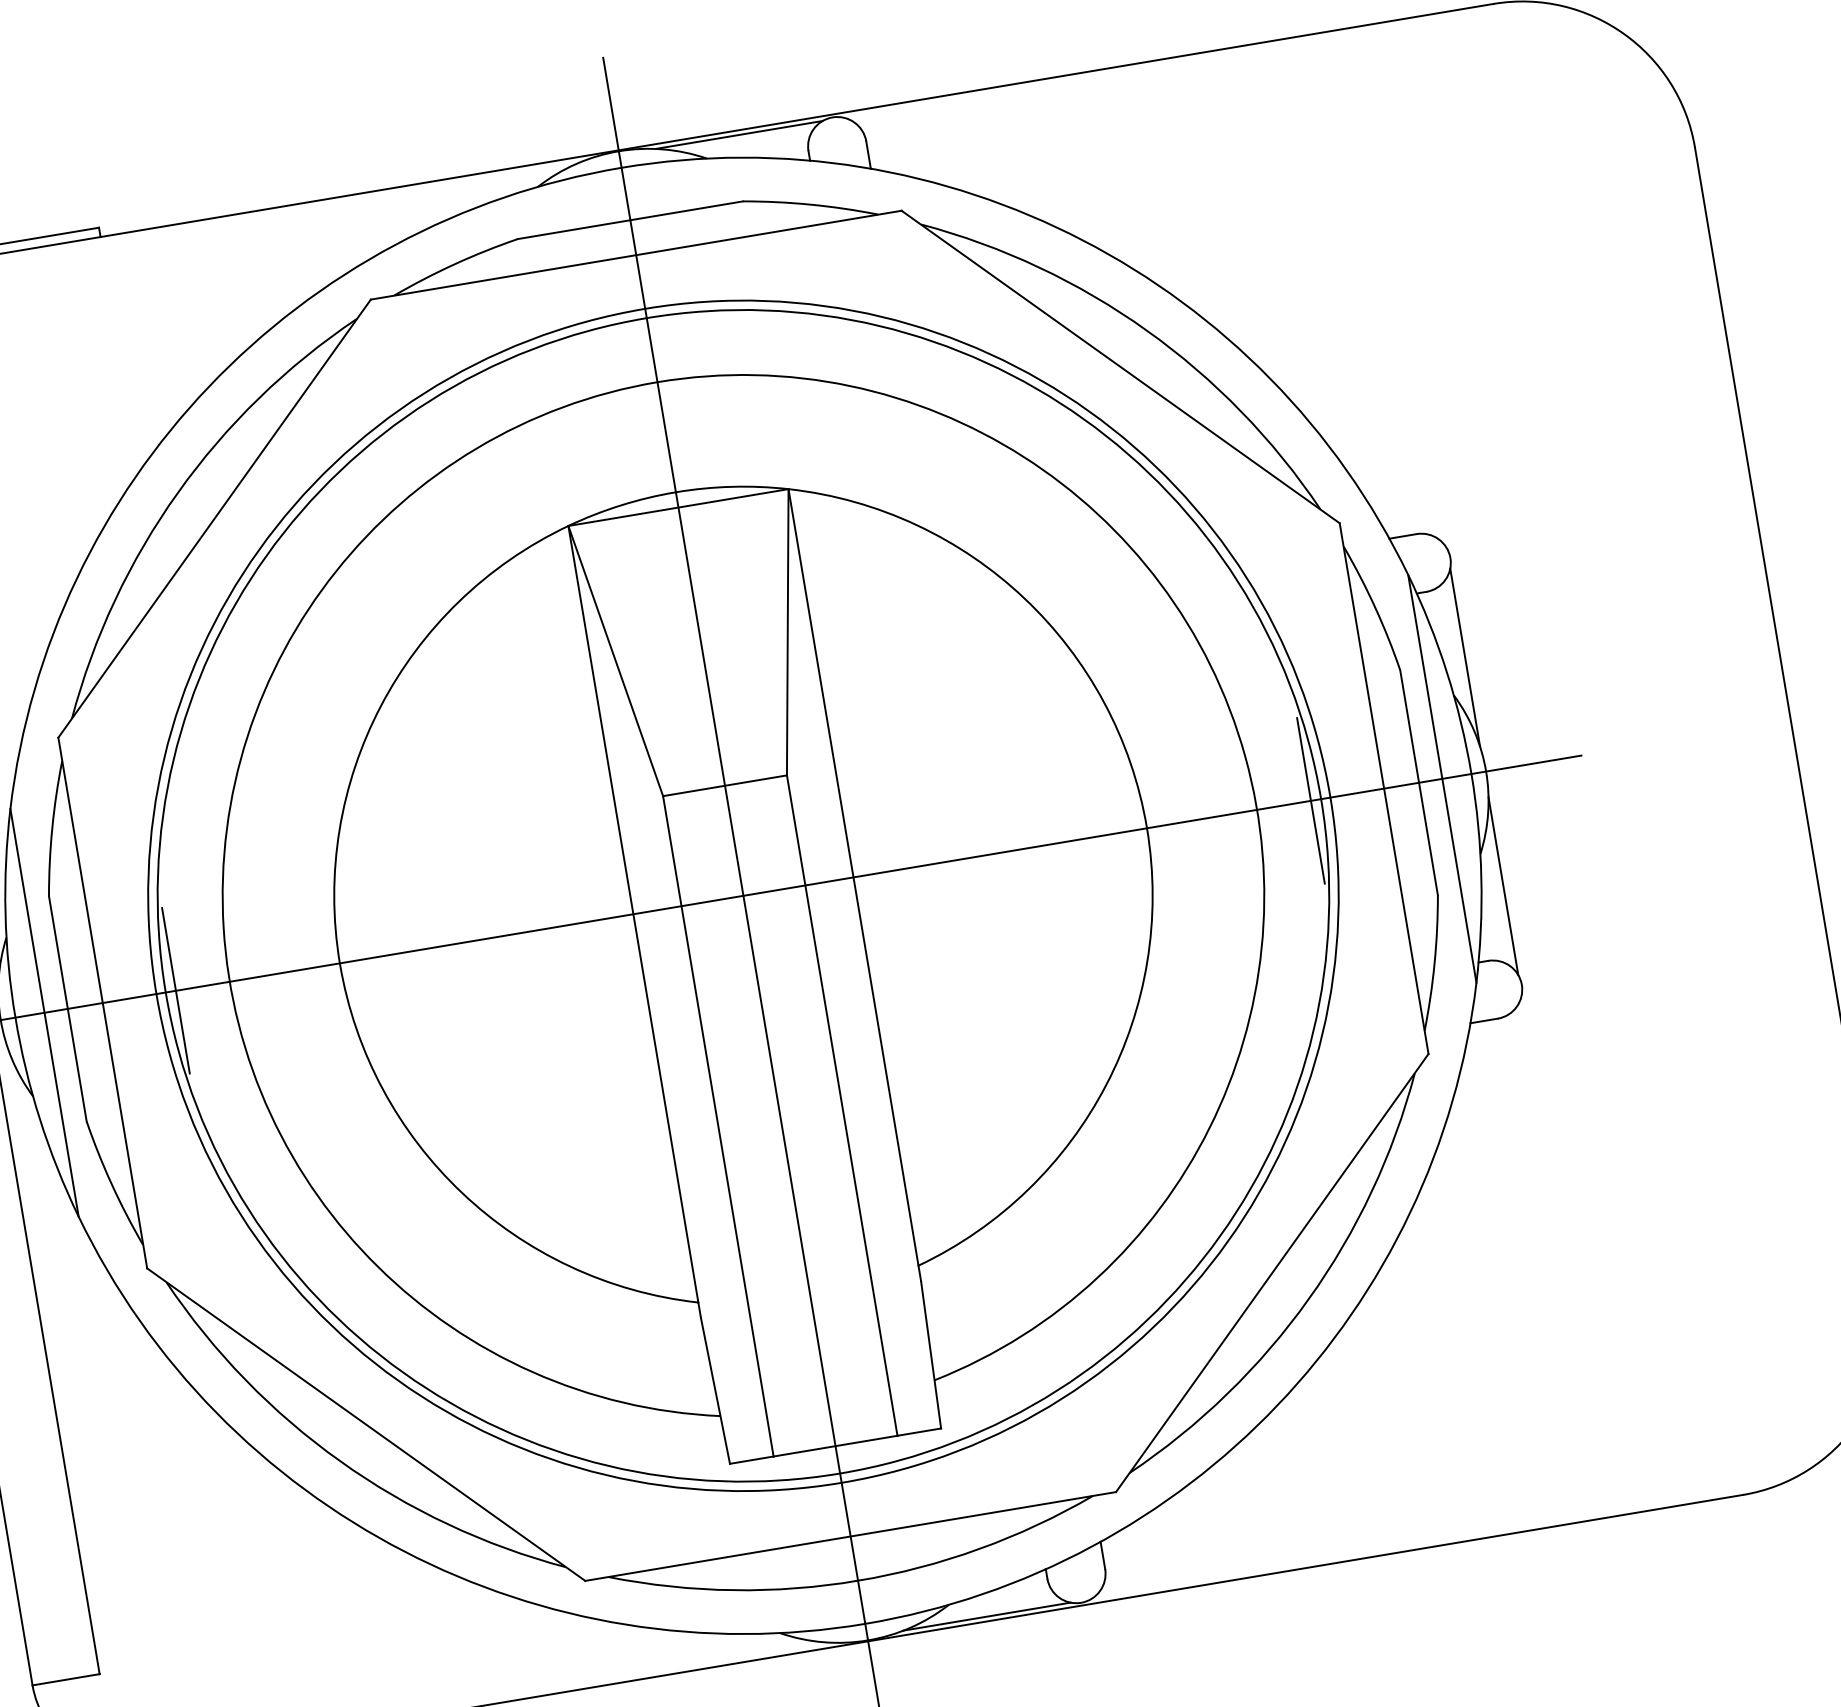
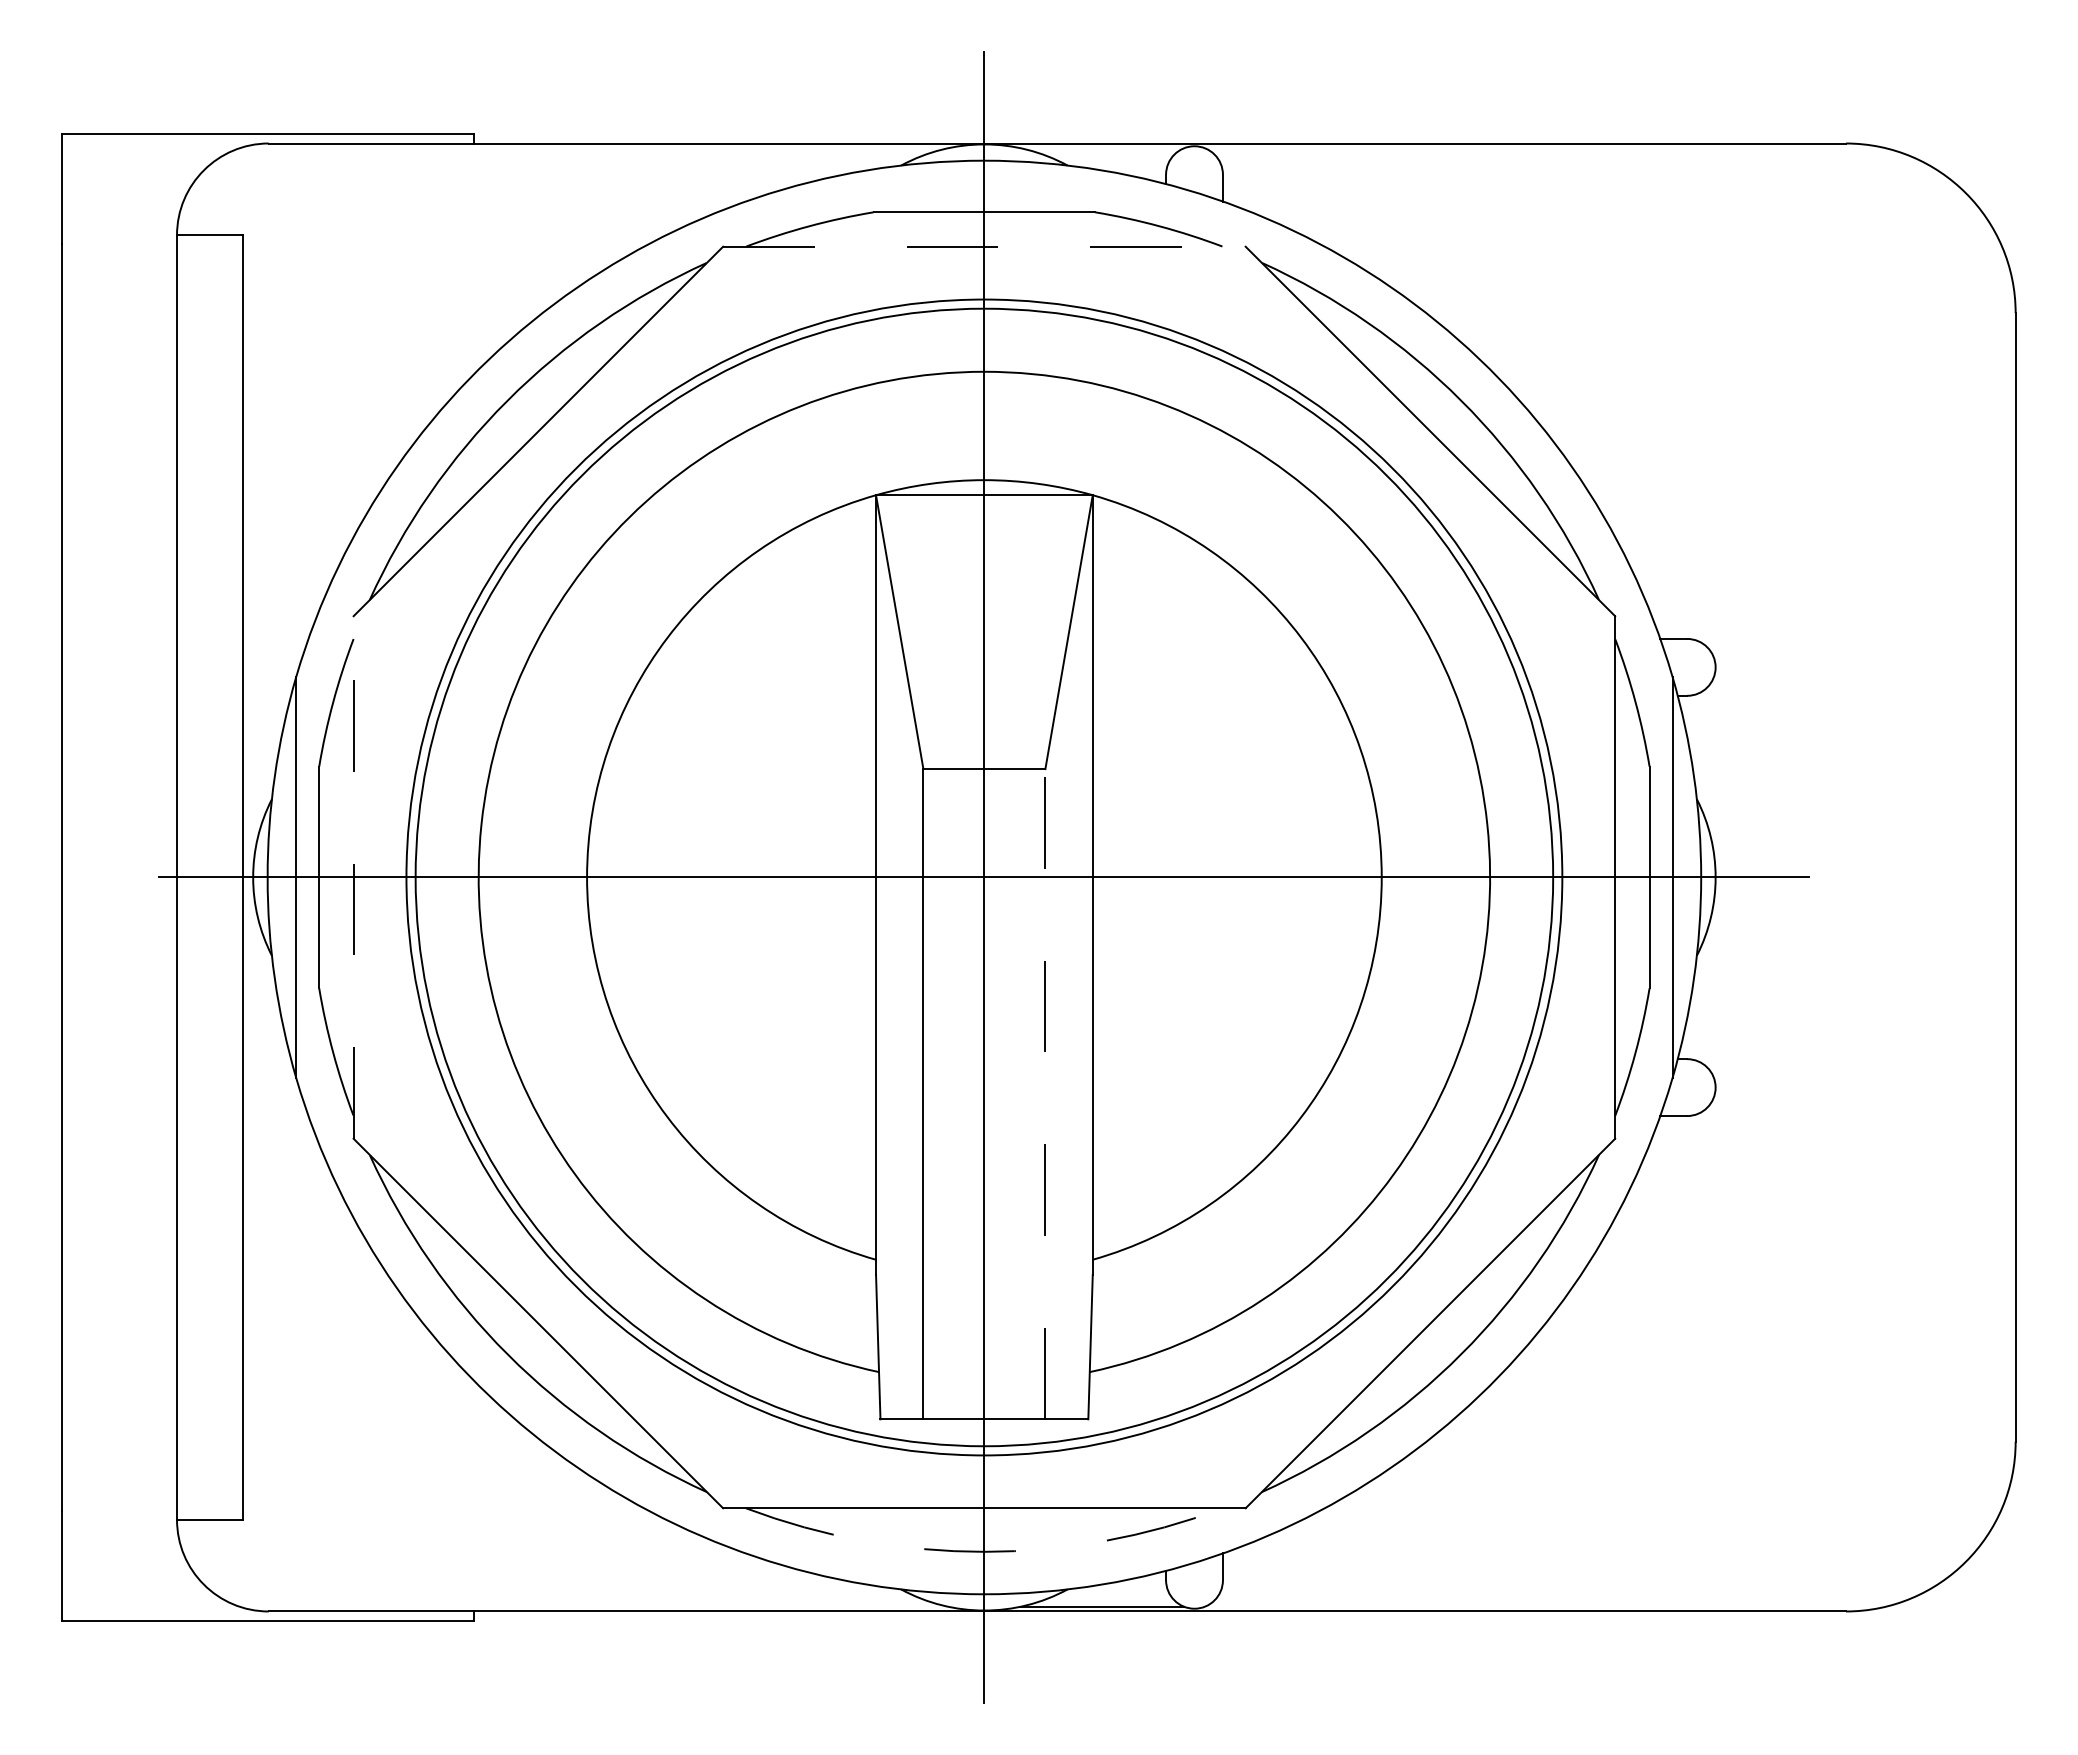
line: (738, 135) -> (1101, 148), removed
line: (636, 254) -> (984, 246), solid -> dashed
line: (1464, 657) -> (1713, 764), removed
line: (1311, 800) -> (1543, 877), removed
line: (1503, 885) -> (1713, 989), removed
line: (175, 990) -> (425, 877), removed
line: (102, 1003) -> (353, 877), solid -> dashed
line: (842, 1104) -> (1045, 1093), solid -> dashed
arc: (858, 1580) -> (984, 1551), solid -> dashed

